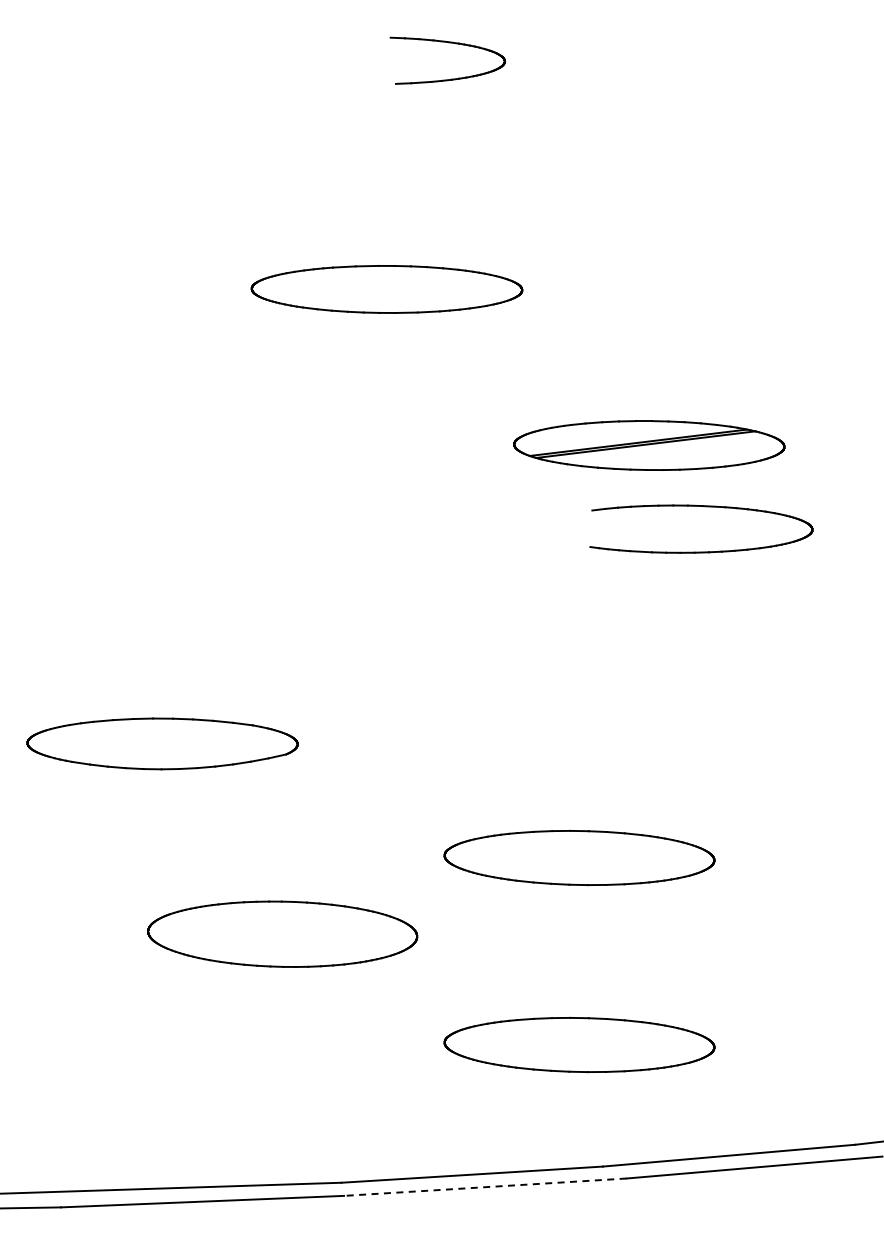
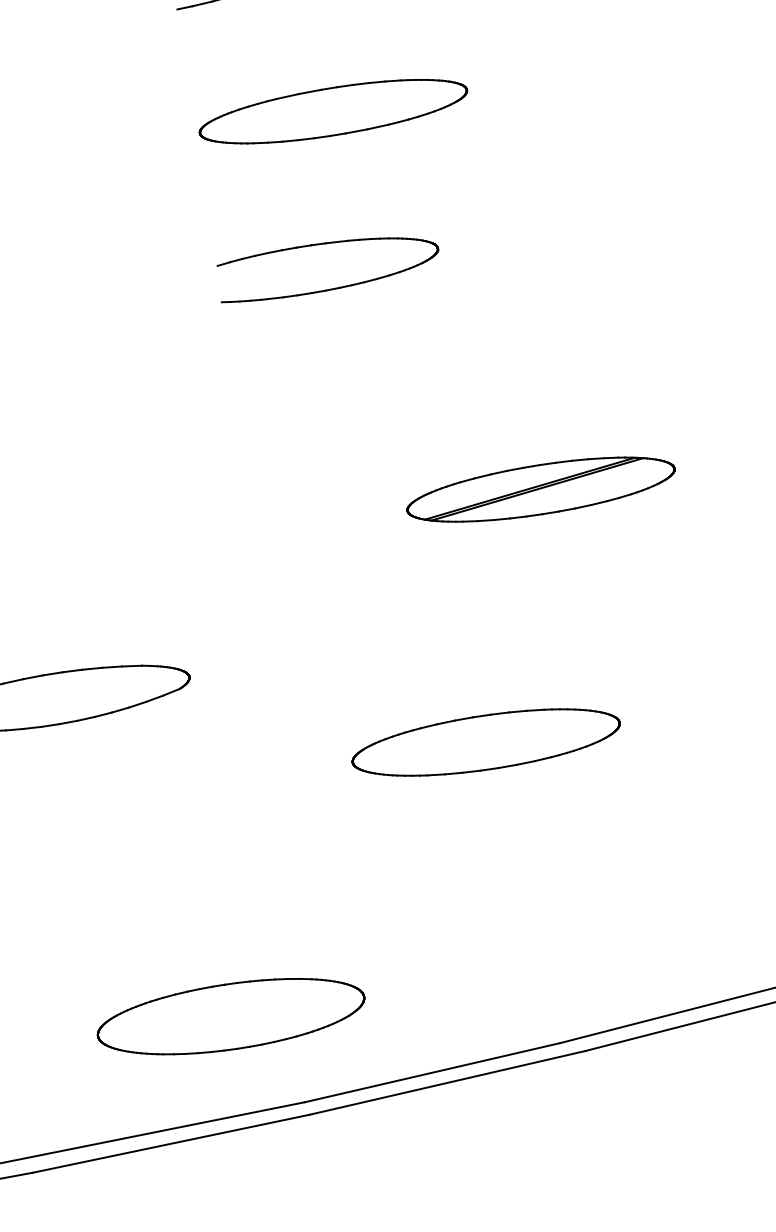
part: (386, 289) -> (332, 111), moved
part: (649, 445) -> (541, 489), moved
part: (705, 507) -> (328, 244), moved
part: (282, 933) -> (230, 1016), moved
part: (579, 1044) -> (516, 926), removed
line: (485, 1187) -> (447, 1083), dashed -> solid

